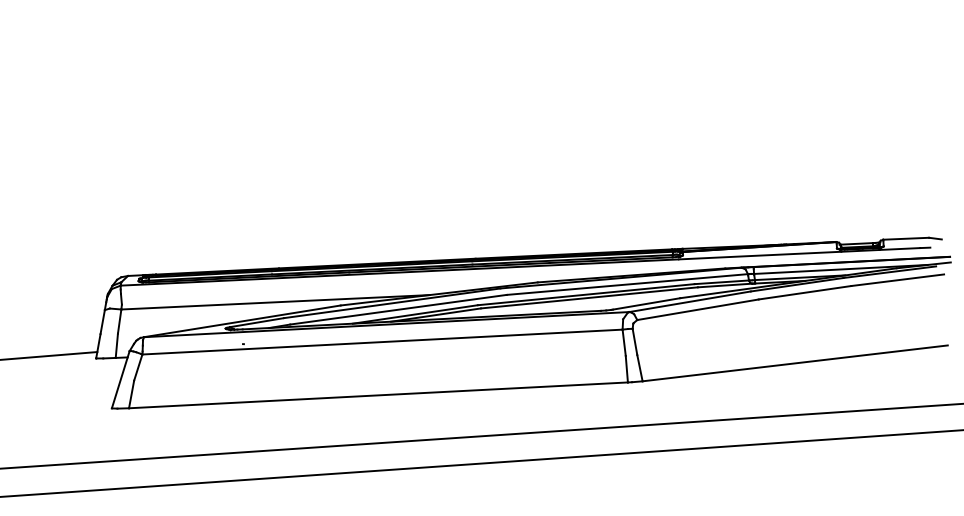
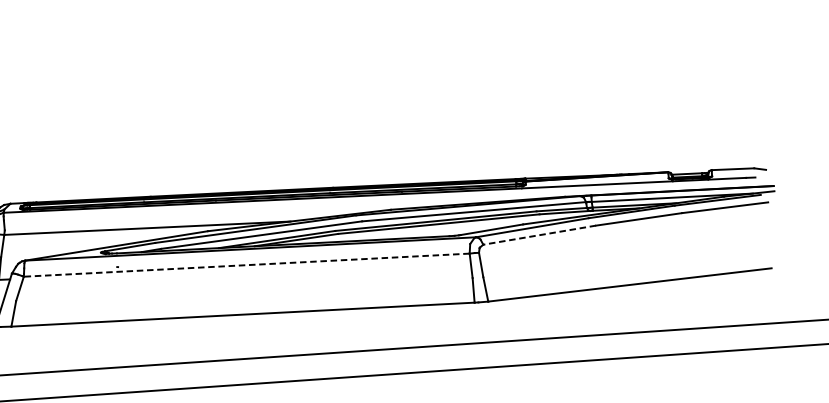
line: (698, 309) -> (540, 234), solid -> dashed
line: (382, 342) -> (246, 265), solid -> dashed

